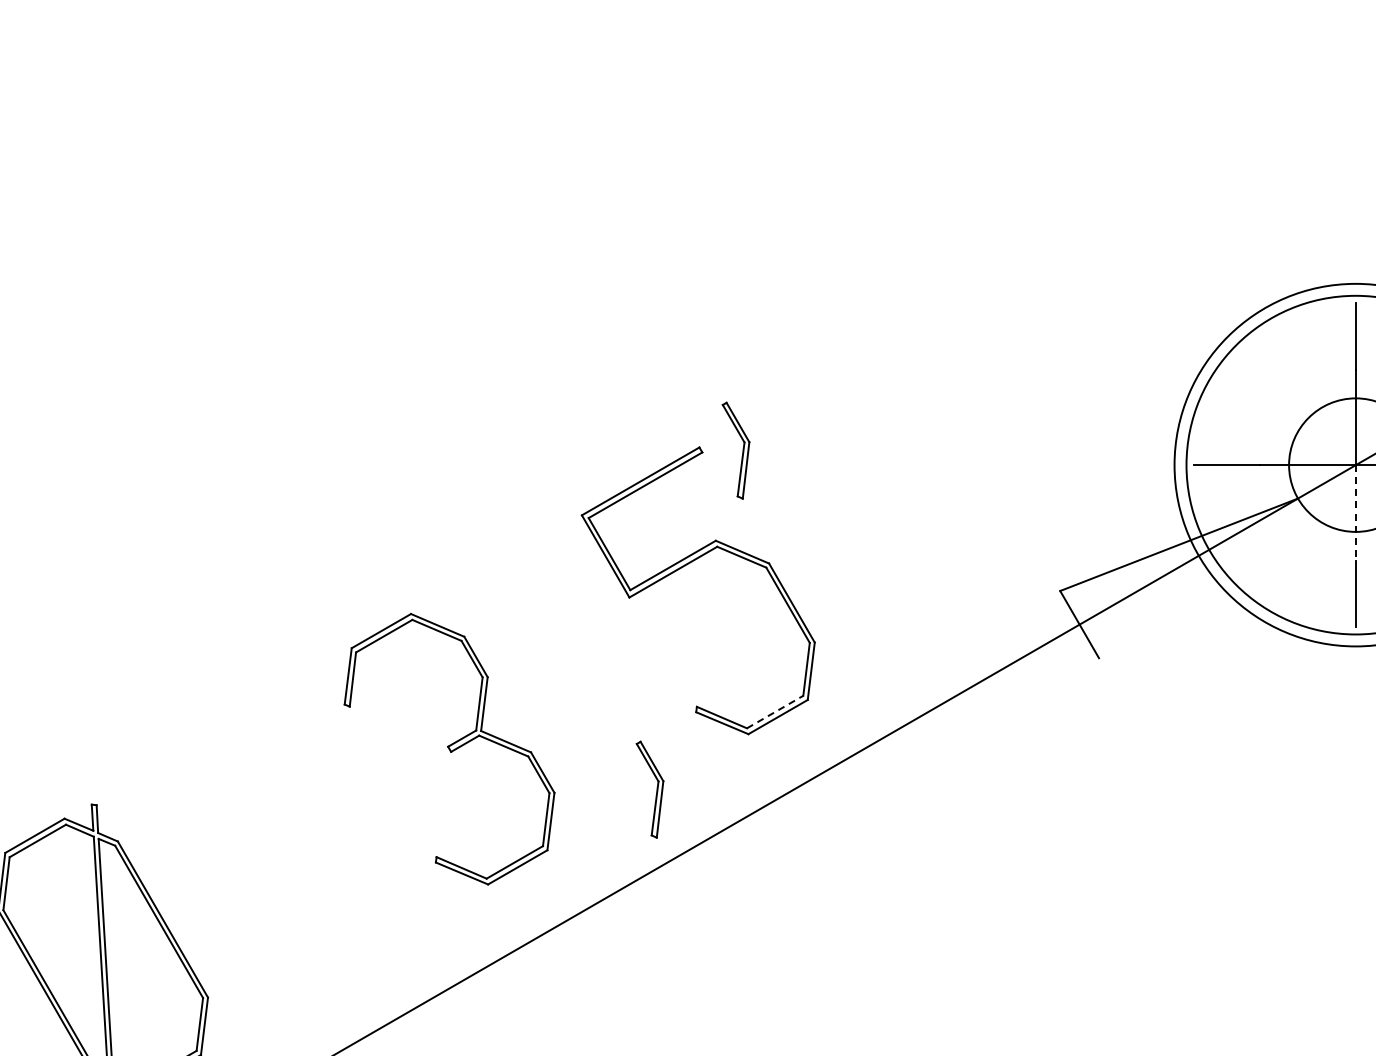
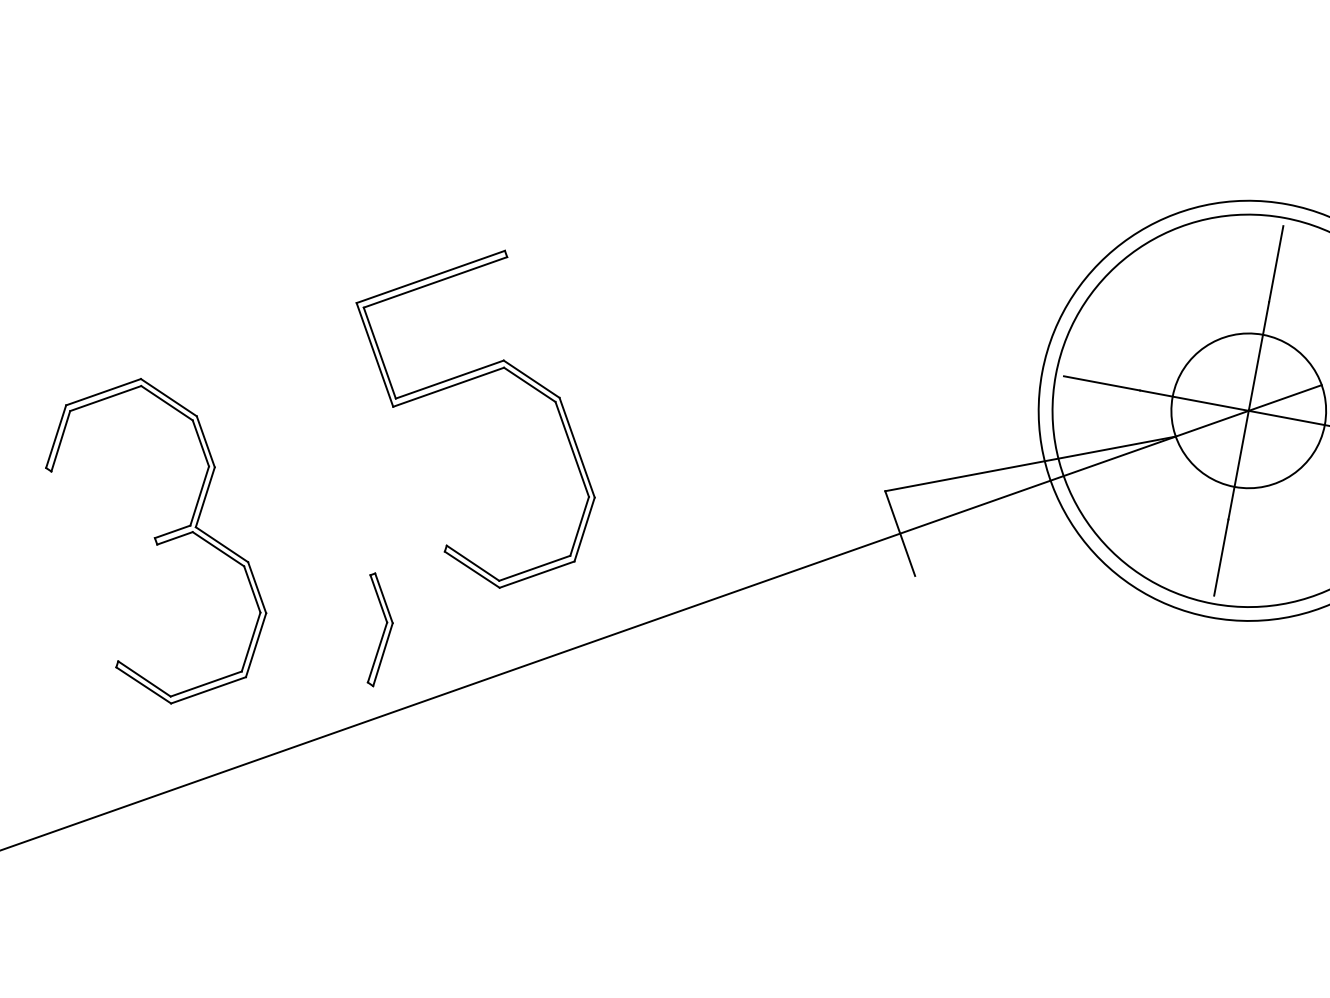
part: (742, 450) -> (553, 263), removed
line: (1355, 512) -> (1238, 464), dashed -> solid
line: (775, 712) -> (535, 568), dashed -> solid

